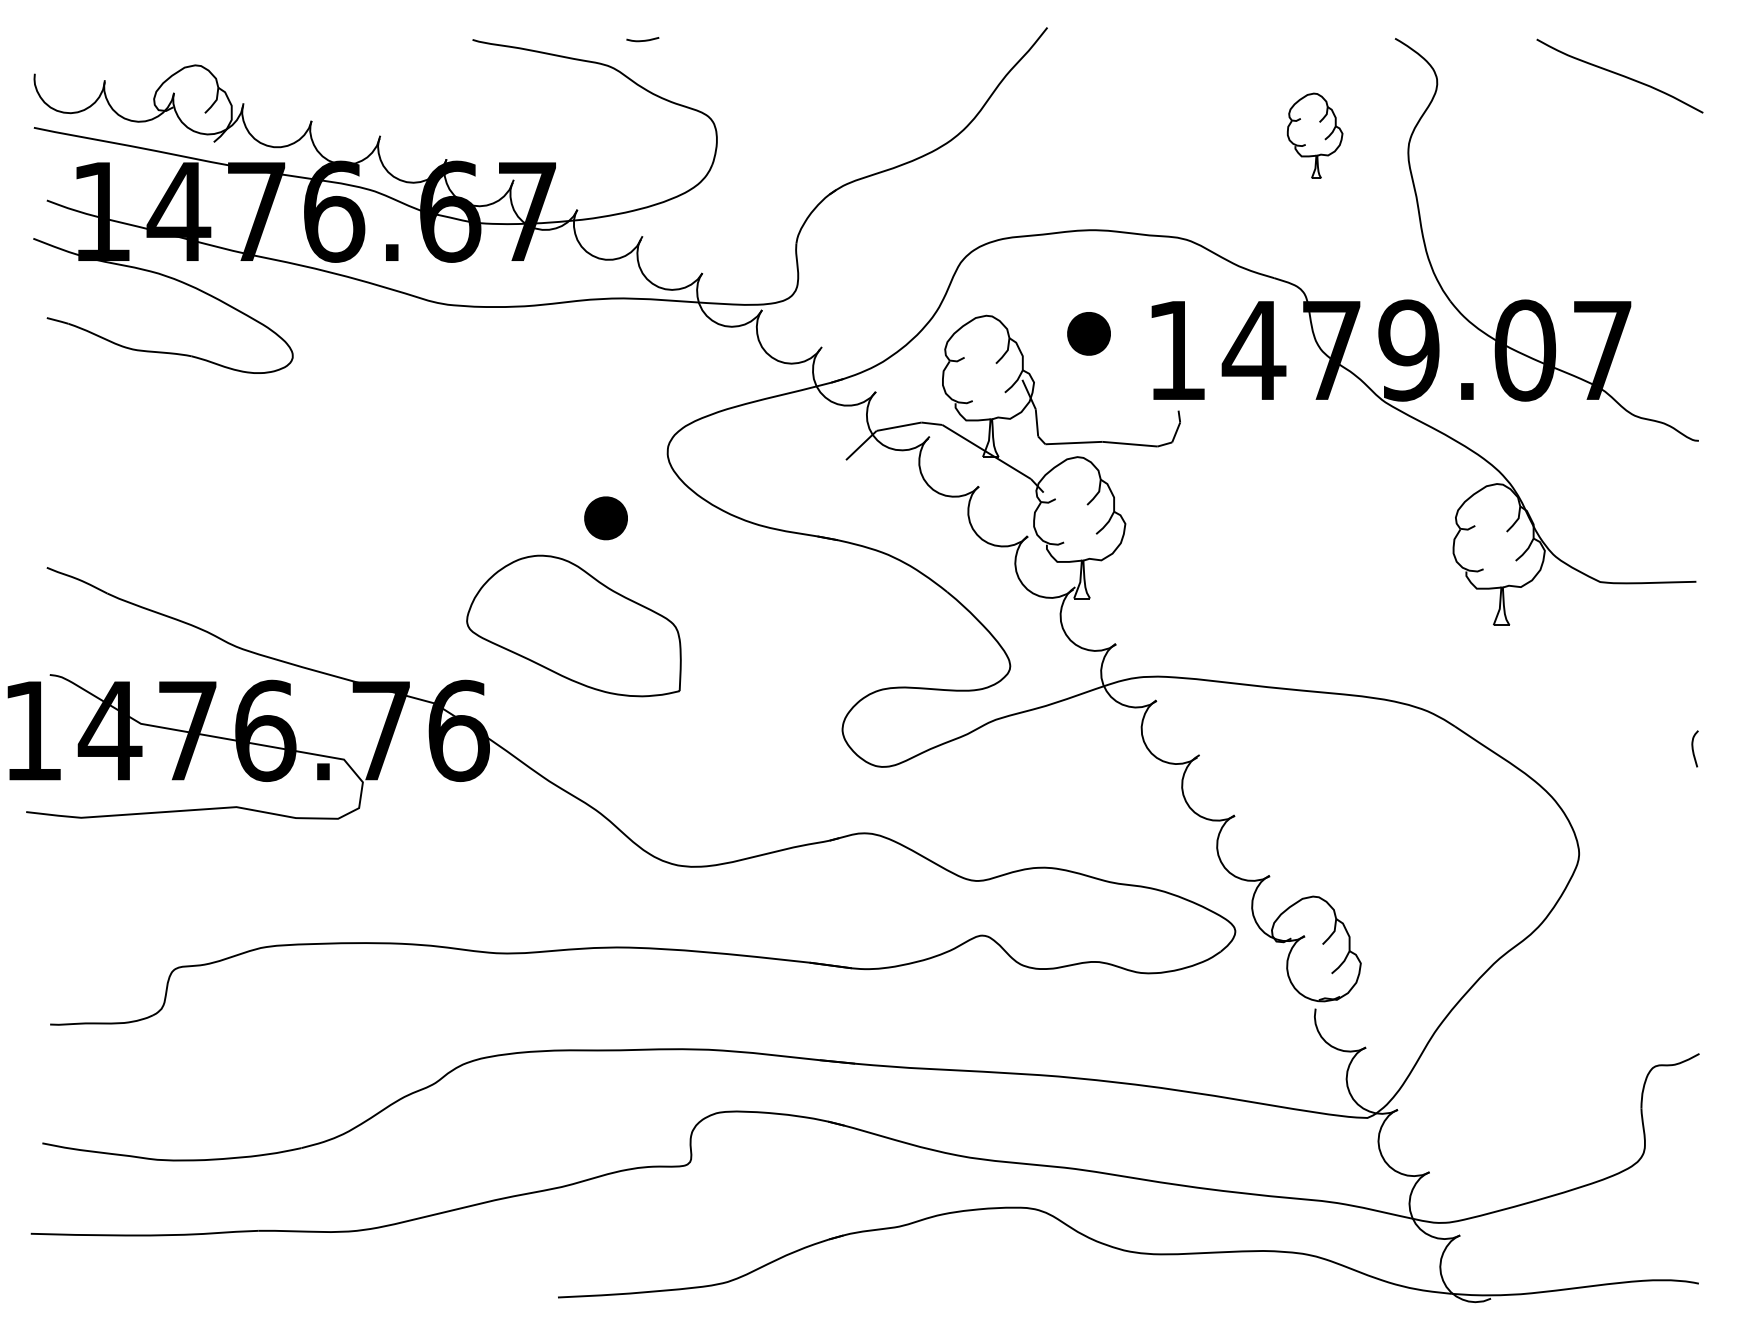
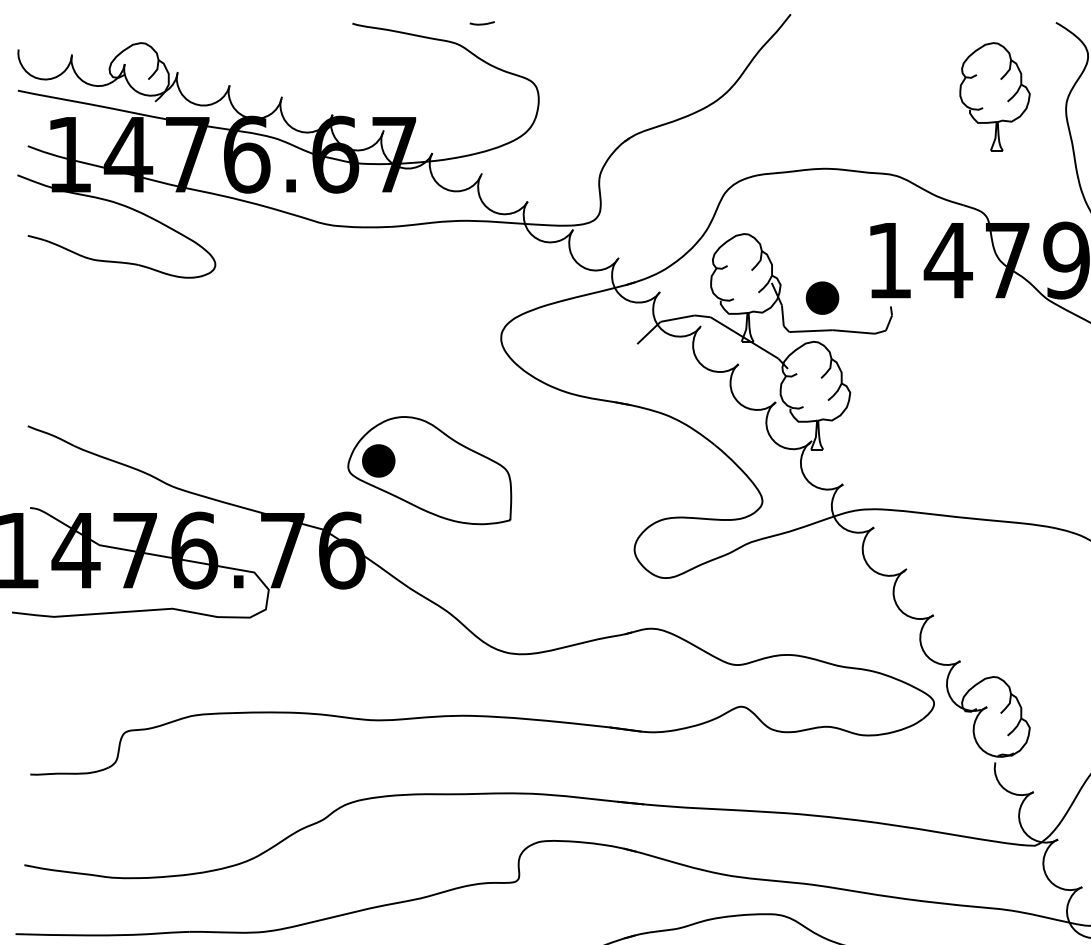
part: (1314, 135) -> (994, 96), size x1.67
part: (1088, 333) -> (822, 297), moved
part: (605, 518) -> (378, 461), moved

